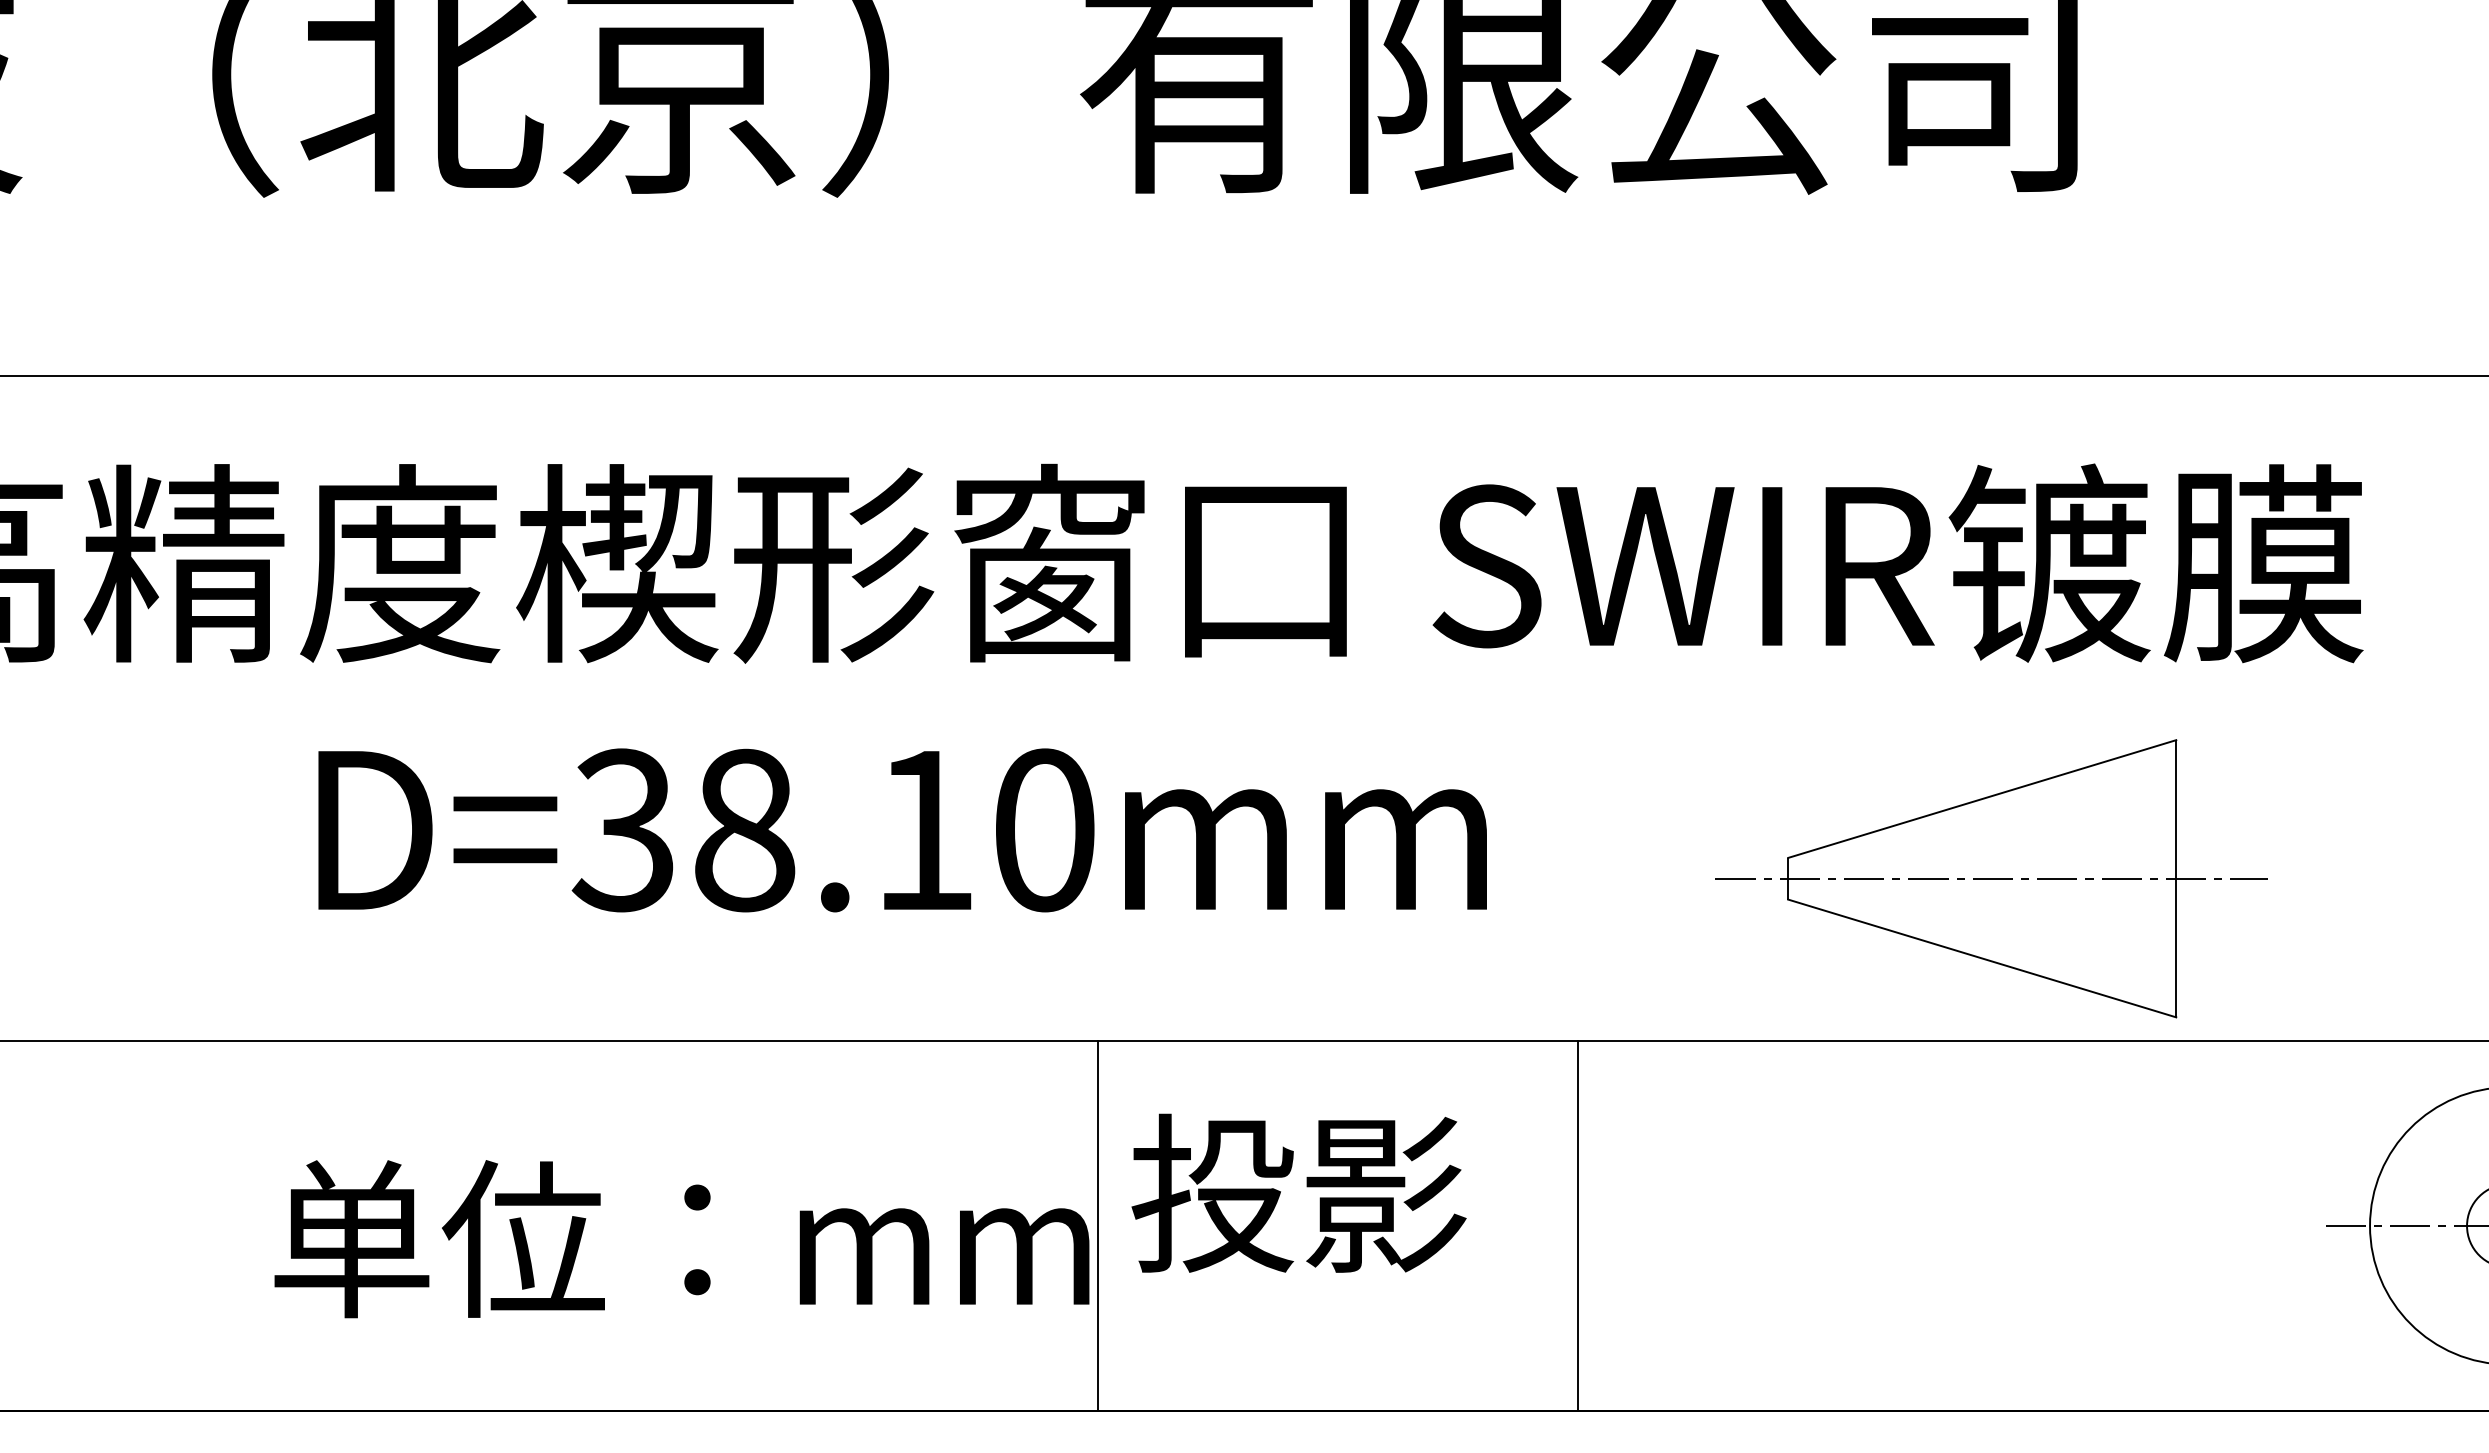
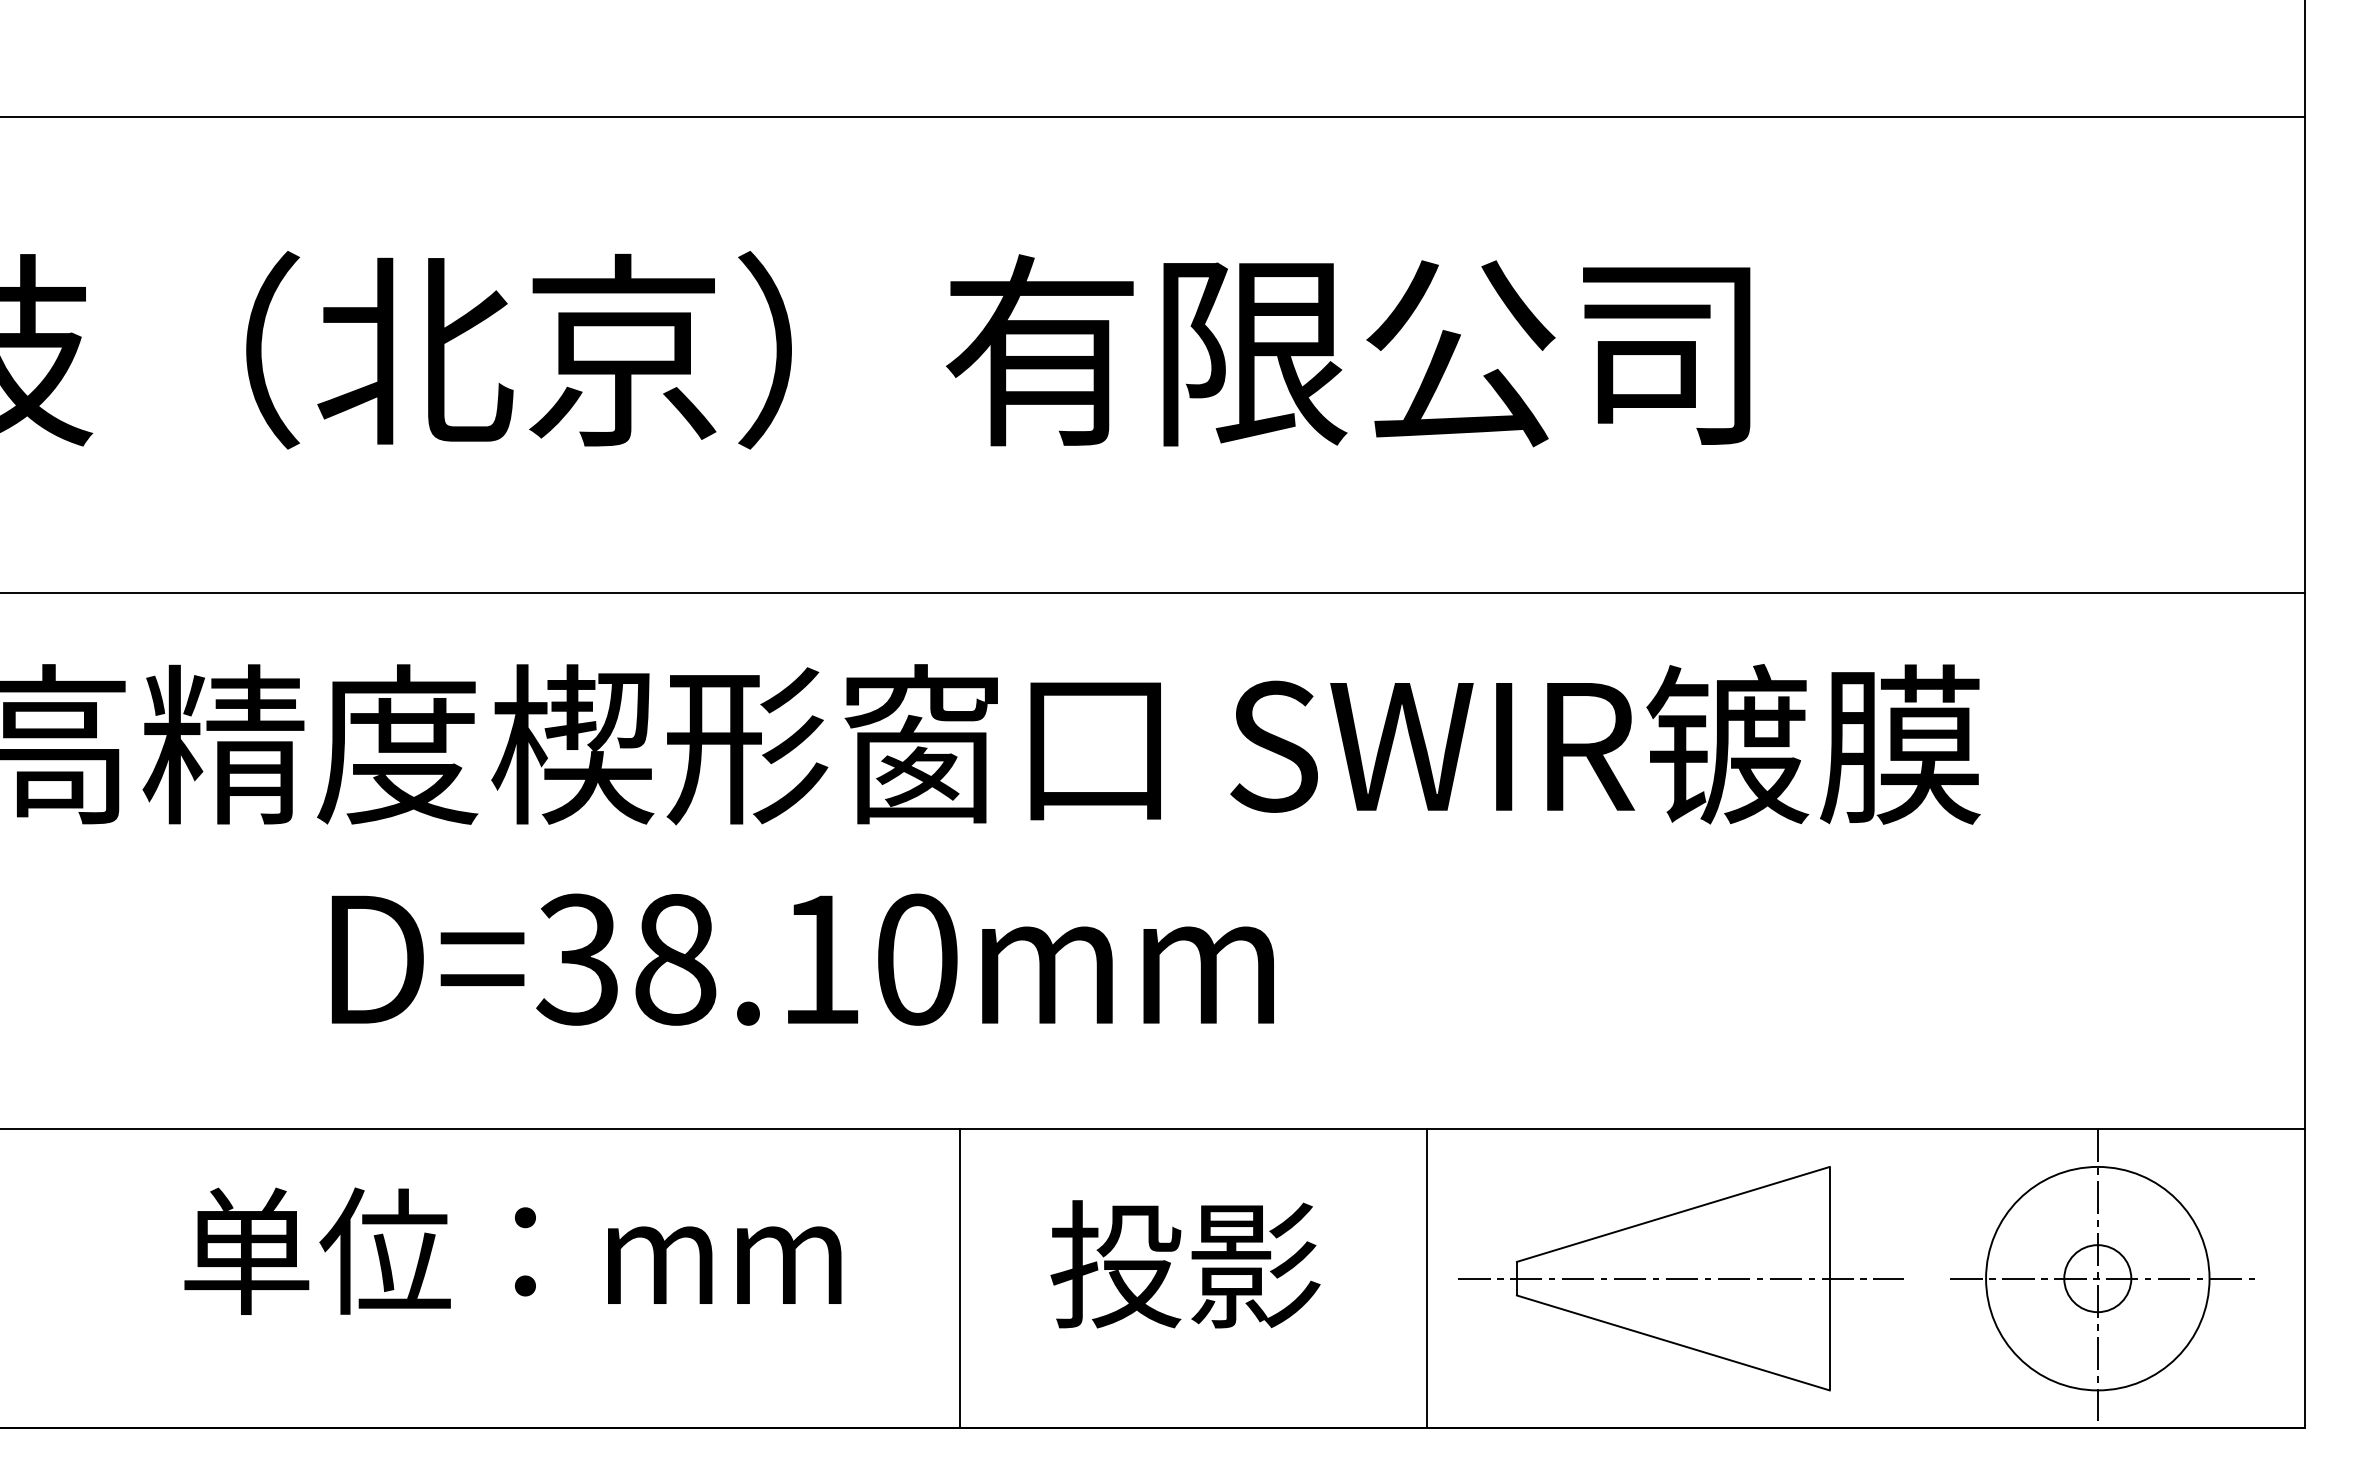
part: (1991, 878) -> (1680, 1278), moved
text: (1299, 1193) -> (1185, 1264), moved
line: (1578, 1225) -> (1426, 1278), moved
text: (681, 1238) -> (512, 1250), moved

